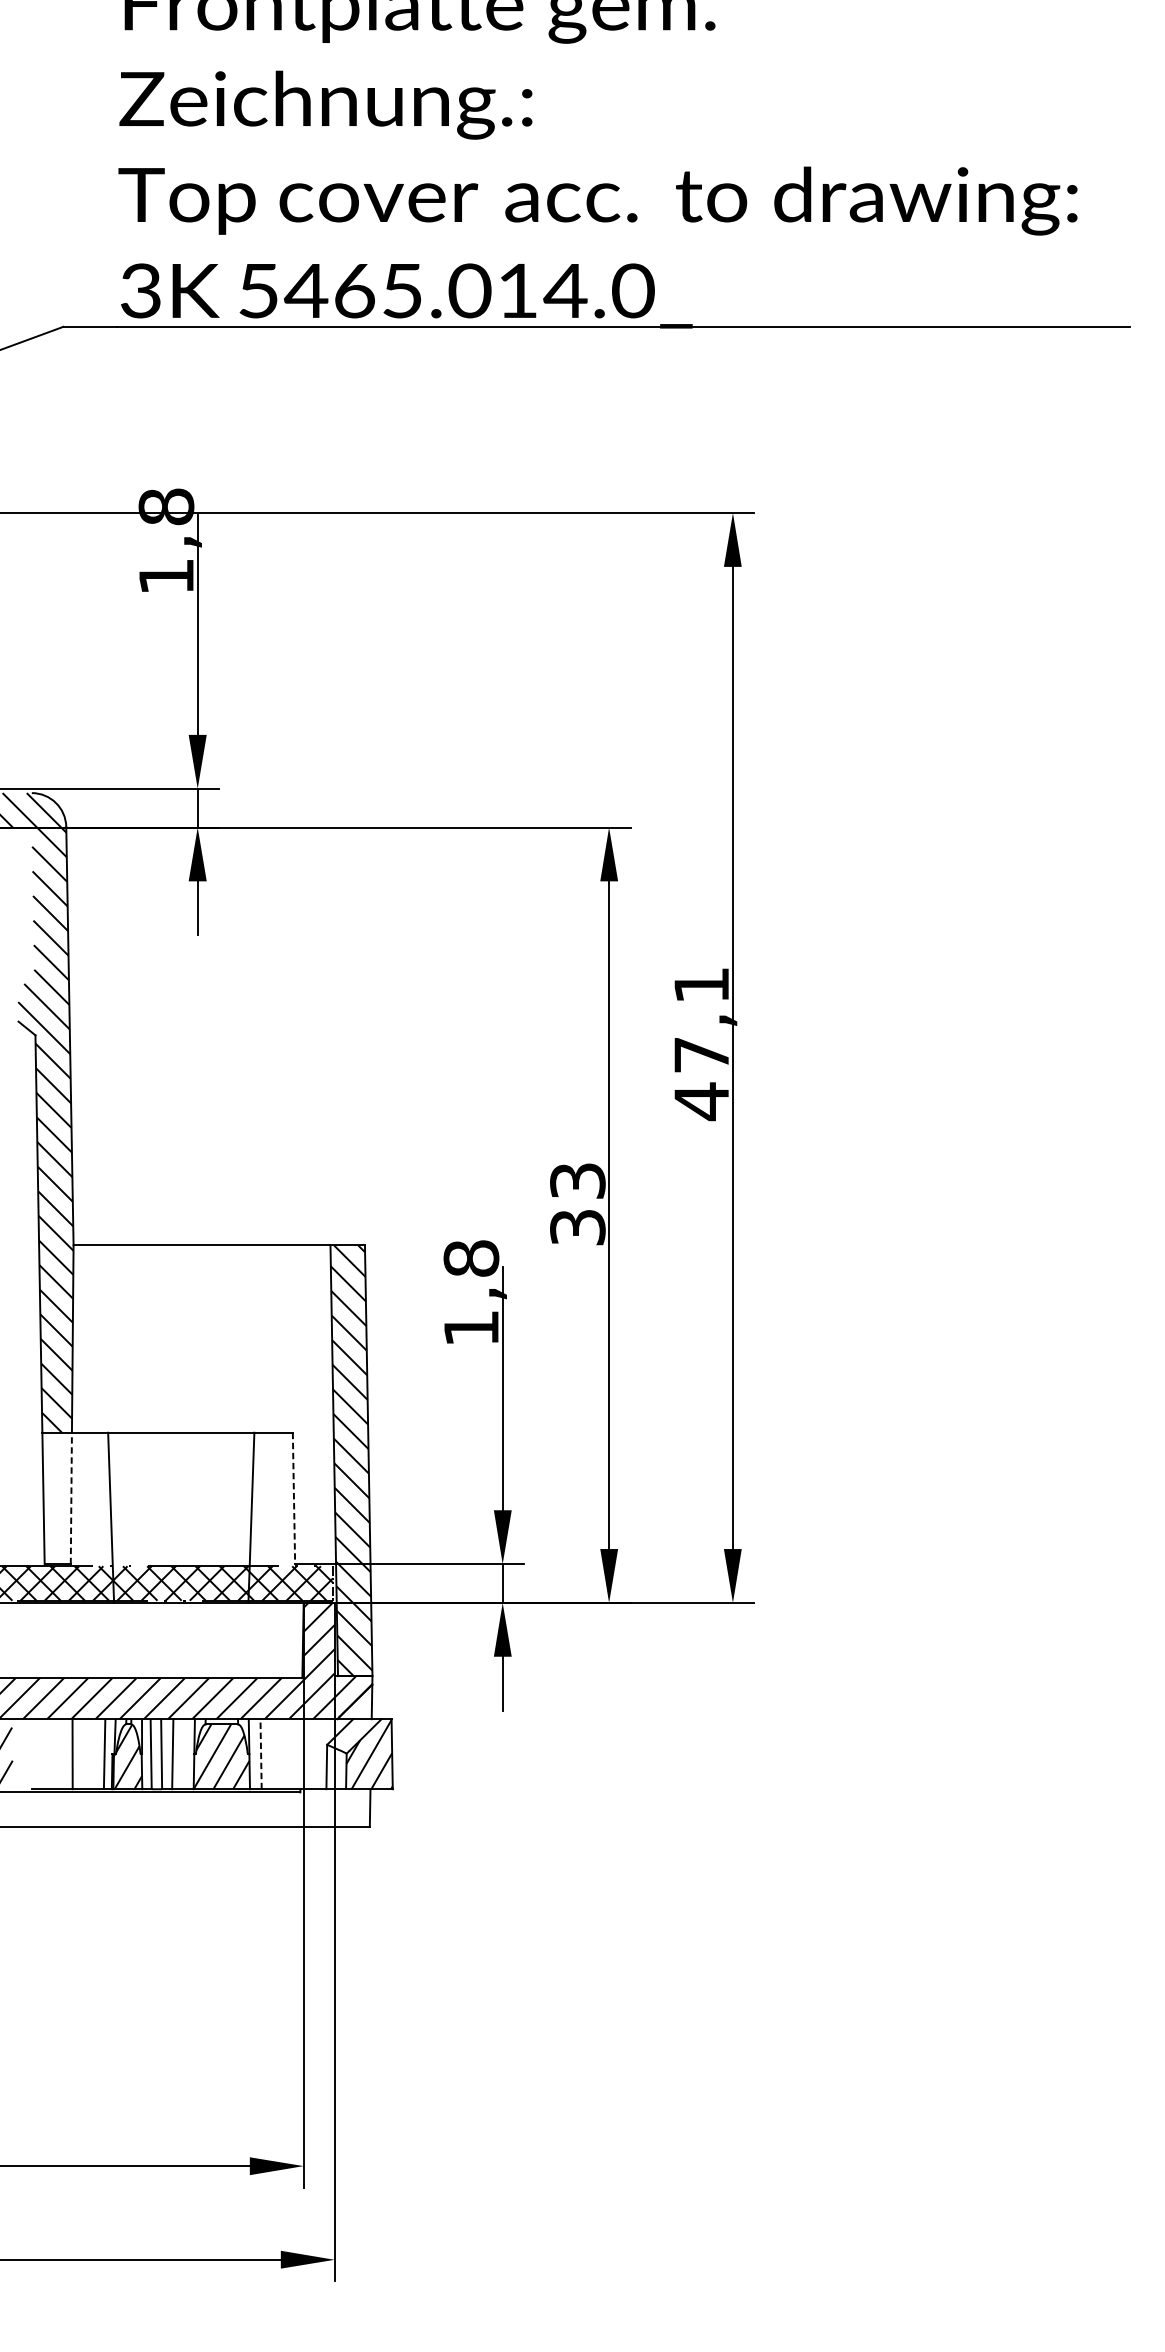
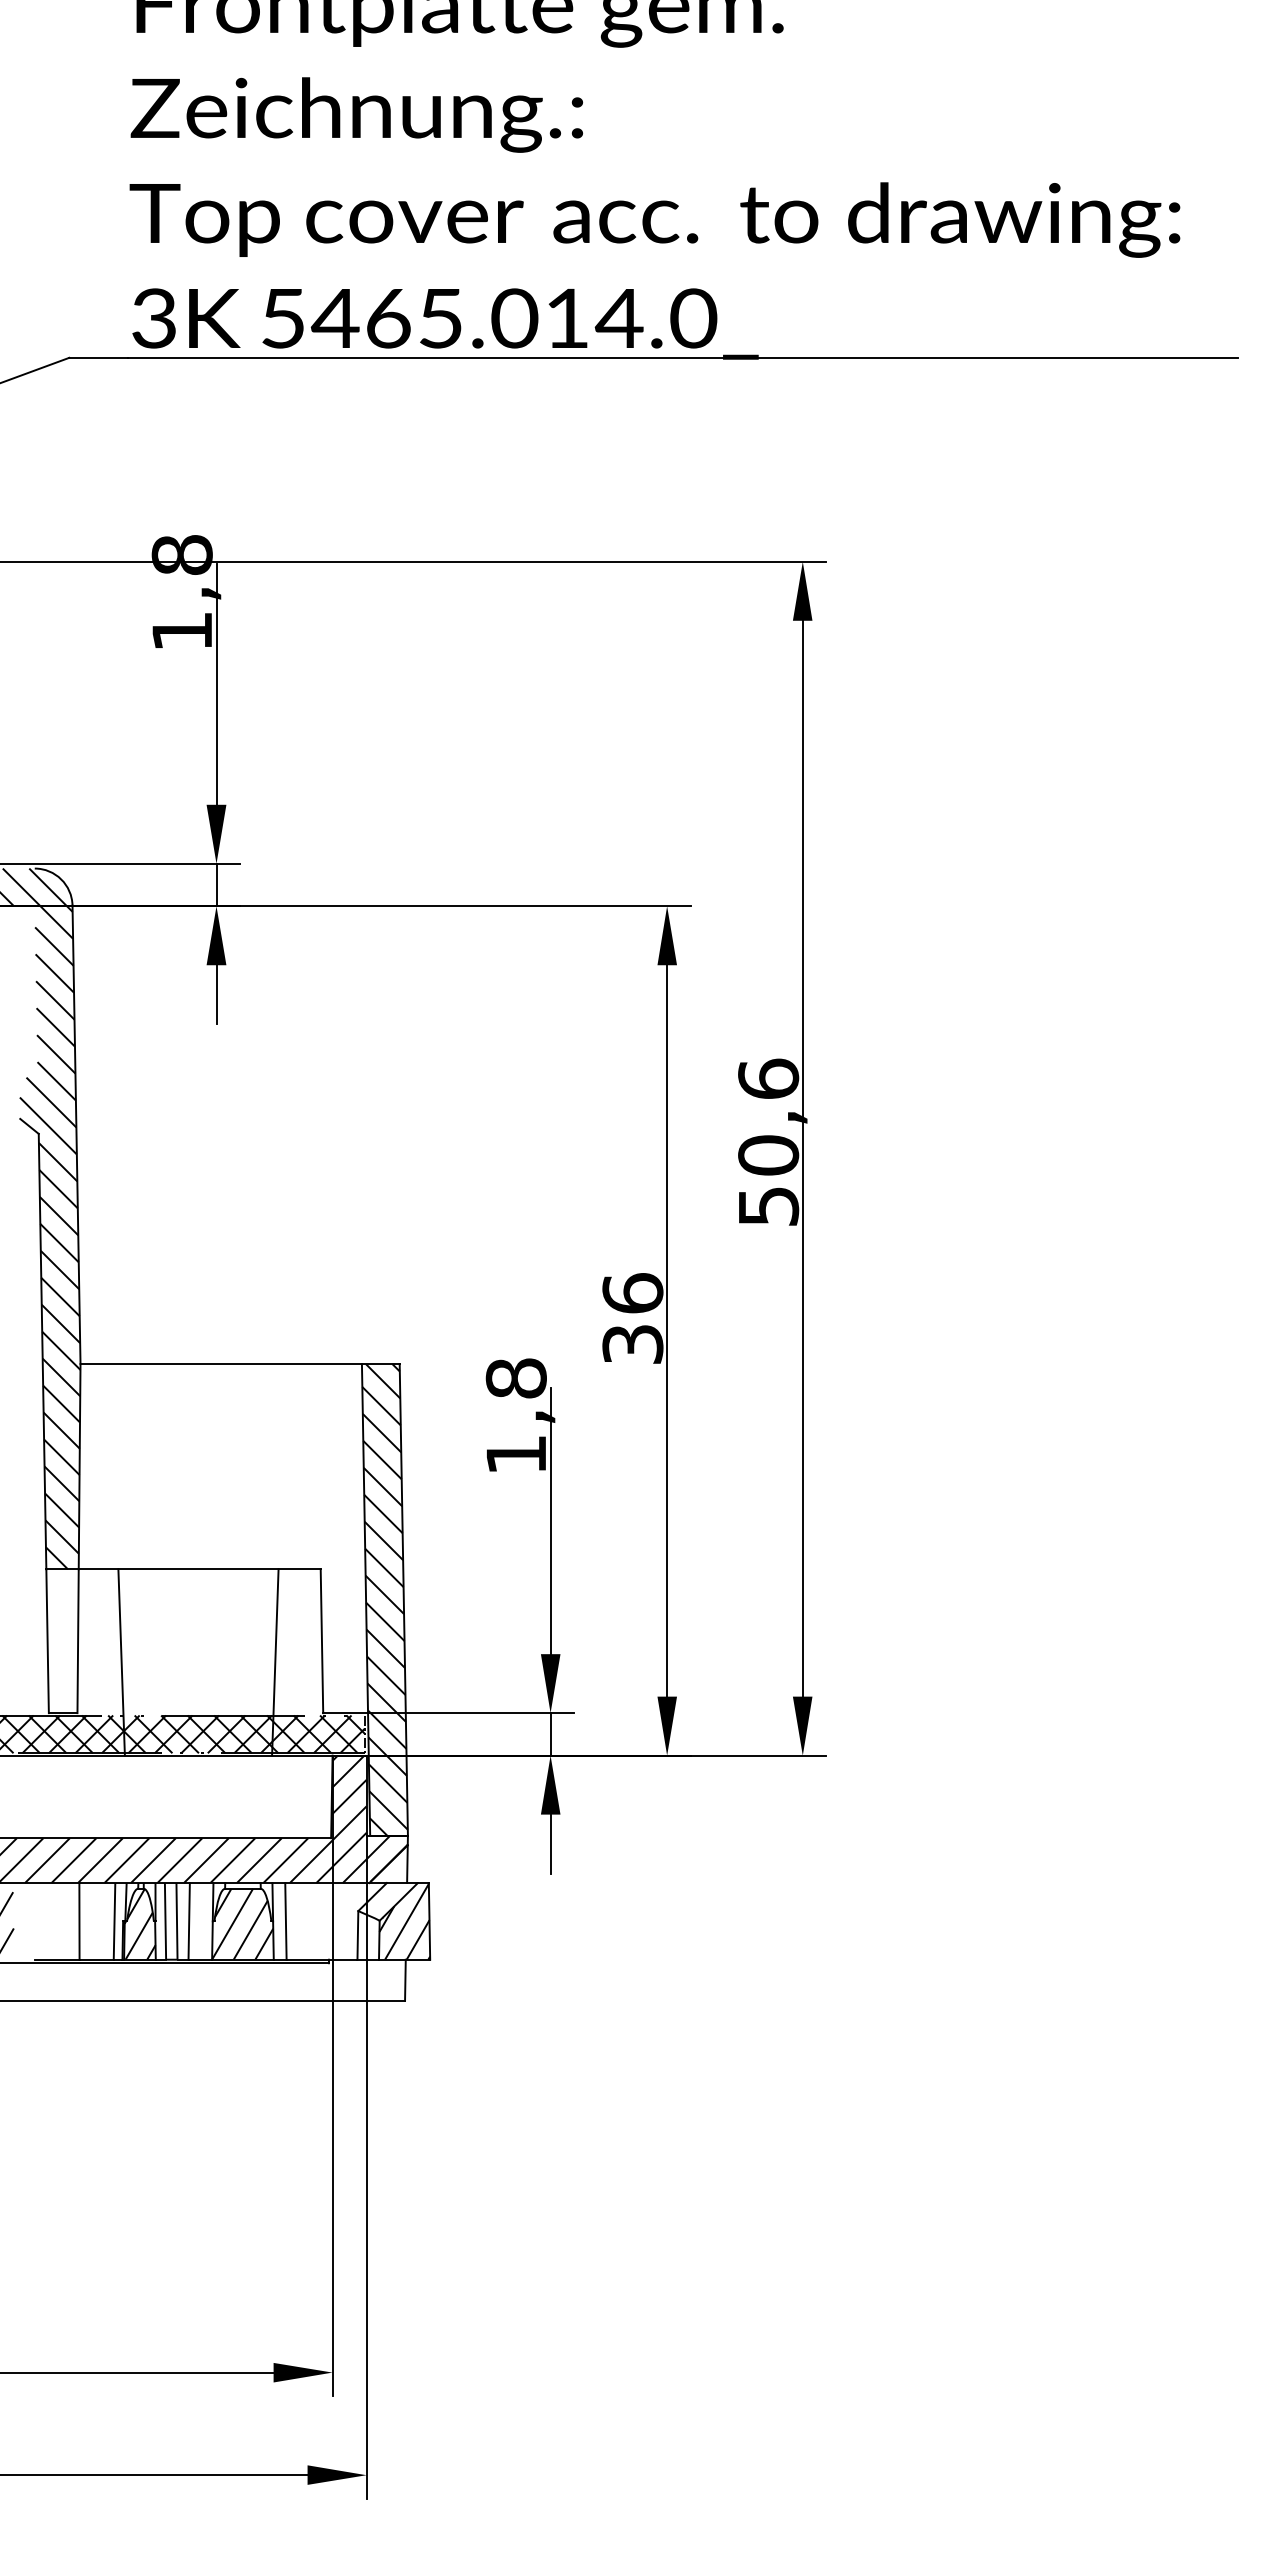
text: (701, 1043) -> (768, 1142), 47,1 -> 50,6
text: (577, 1181) -> (632, 1293), 33 -> 36
line: (71, 1498) -> (78, 1641), dashed -> solid
line: (293, 1498) -> (321, 1641), dashed -> solid
line: (260, 1753) -> (285, 1920), dashed -> solid

